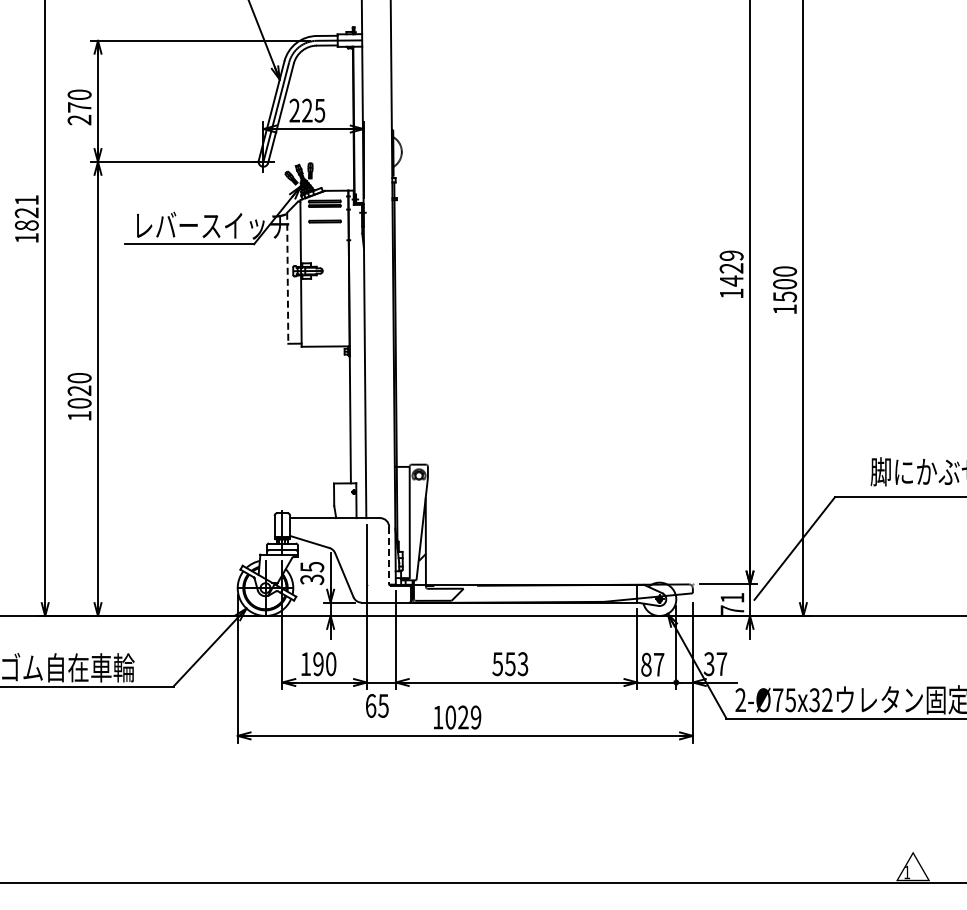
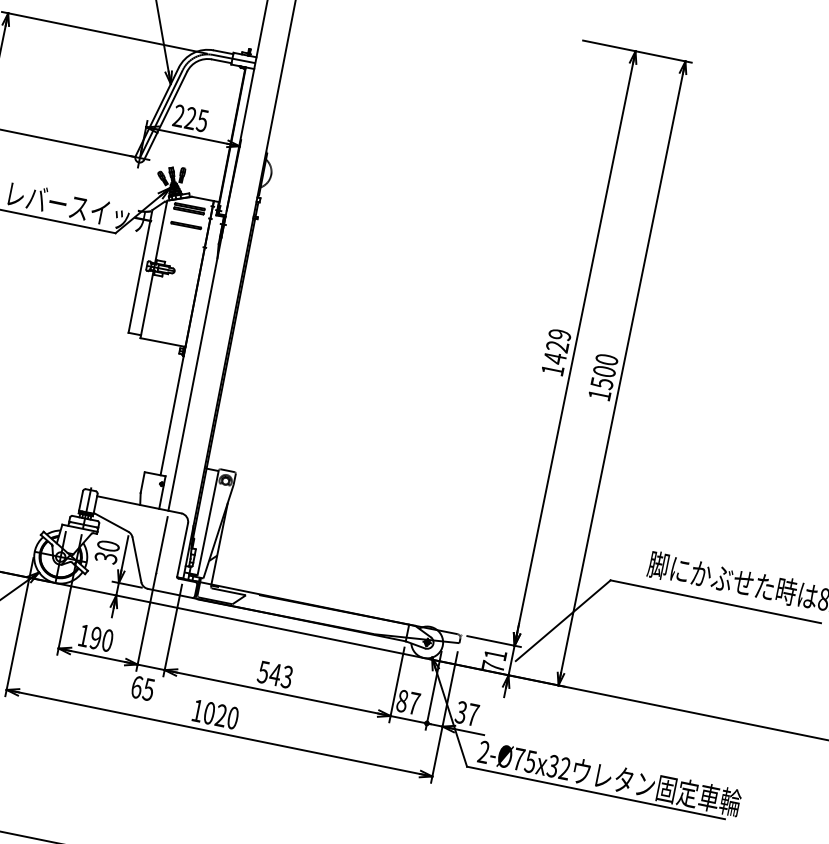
line: (287, 278) -> (140, 271), dashed -> solid
line: (389, 555) -> (182, 550), dashed -> solid
text: (312, 566) -> (108, 545), 35 -> 30
text: (510, 664) -> (275, 675), 553 -> 543
text: (475, 717) -> (232, 717), 1029 -> 1020

